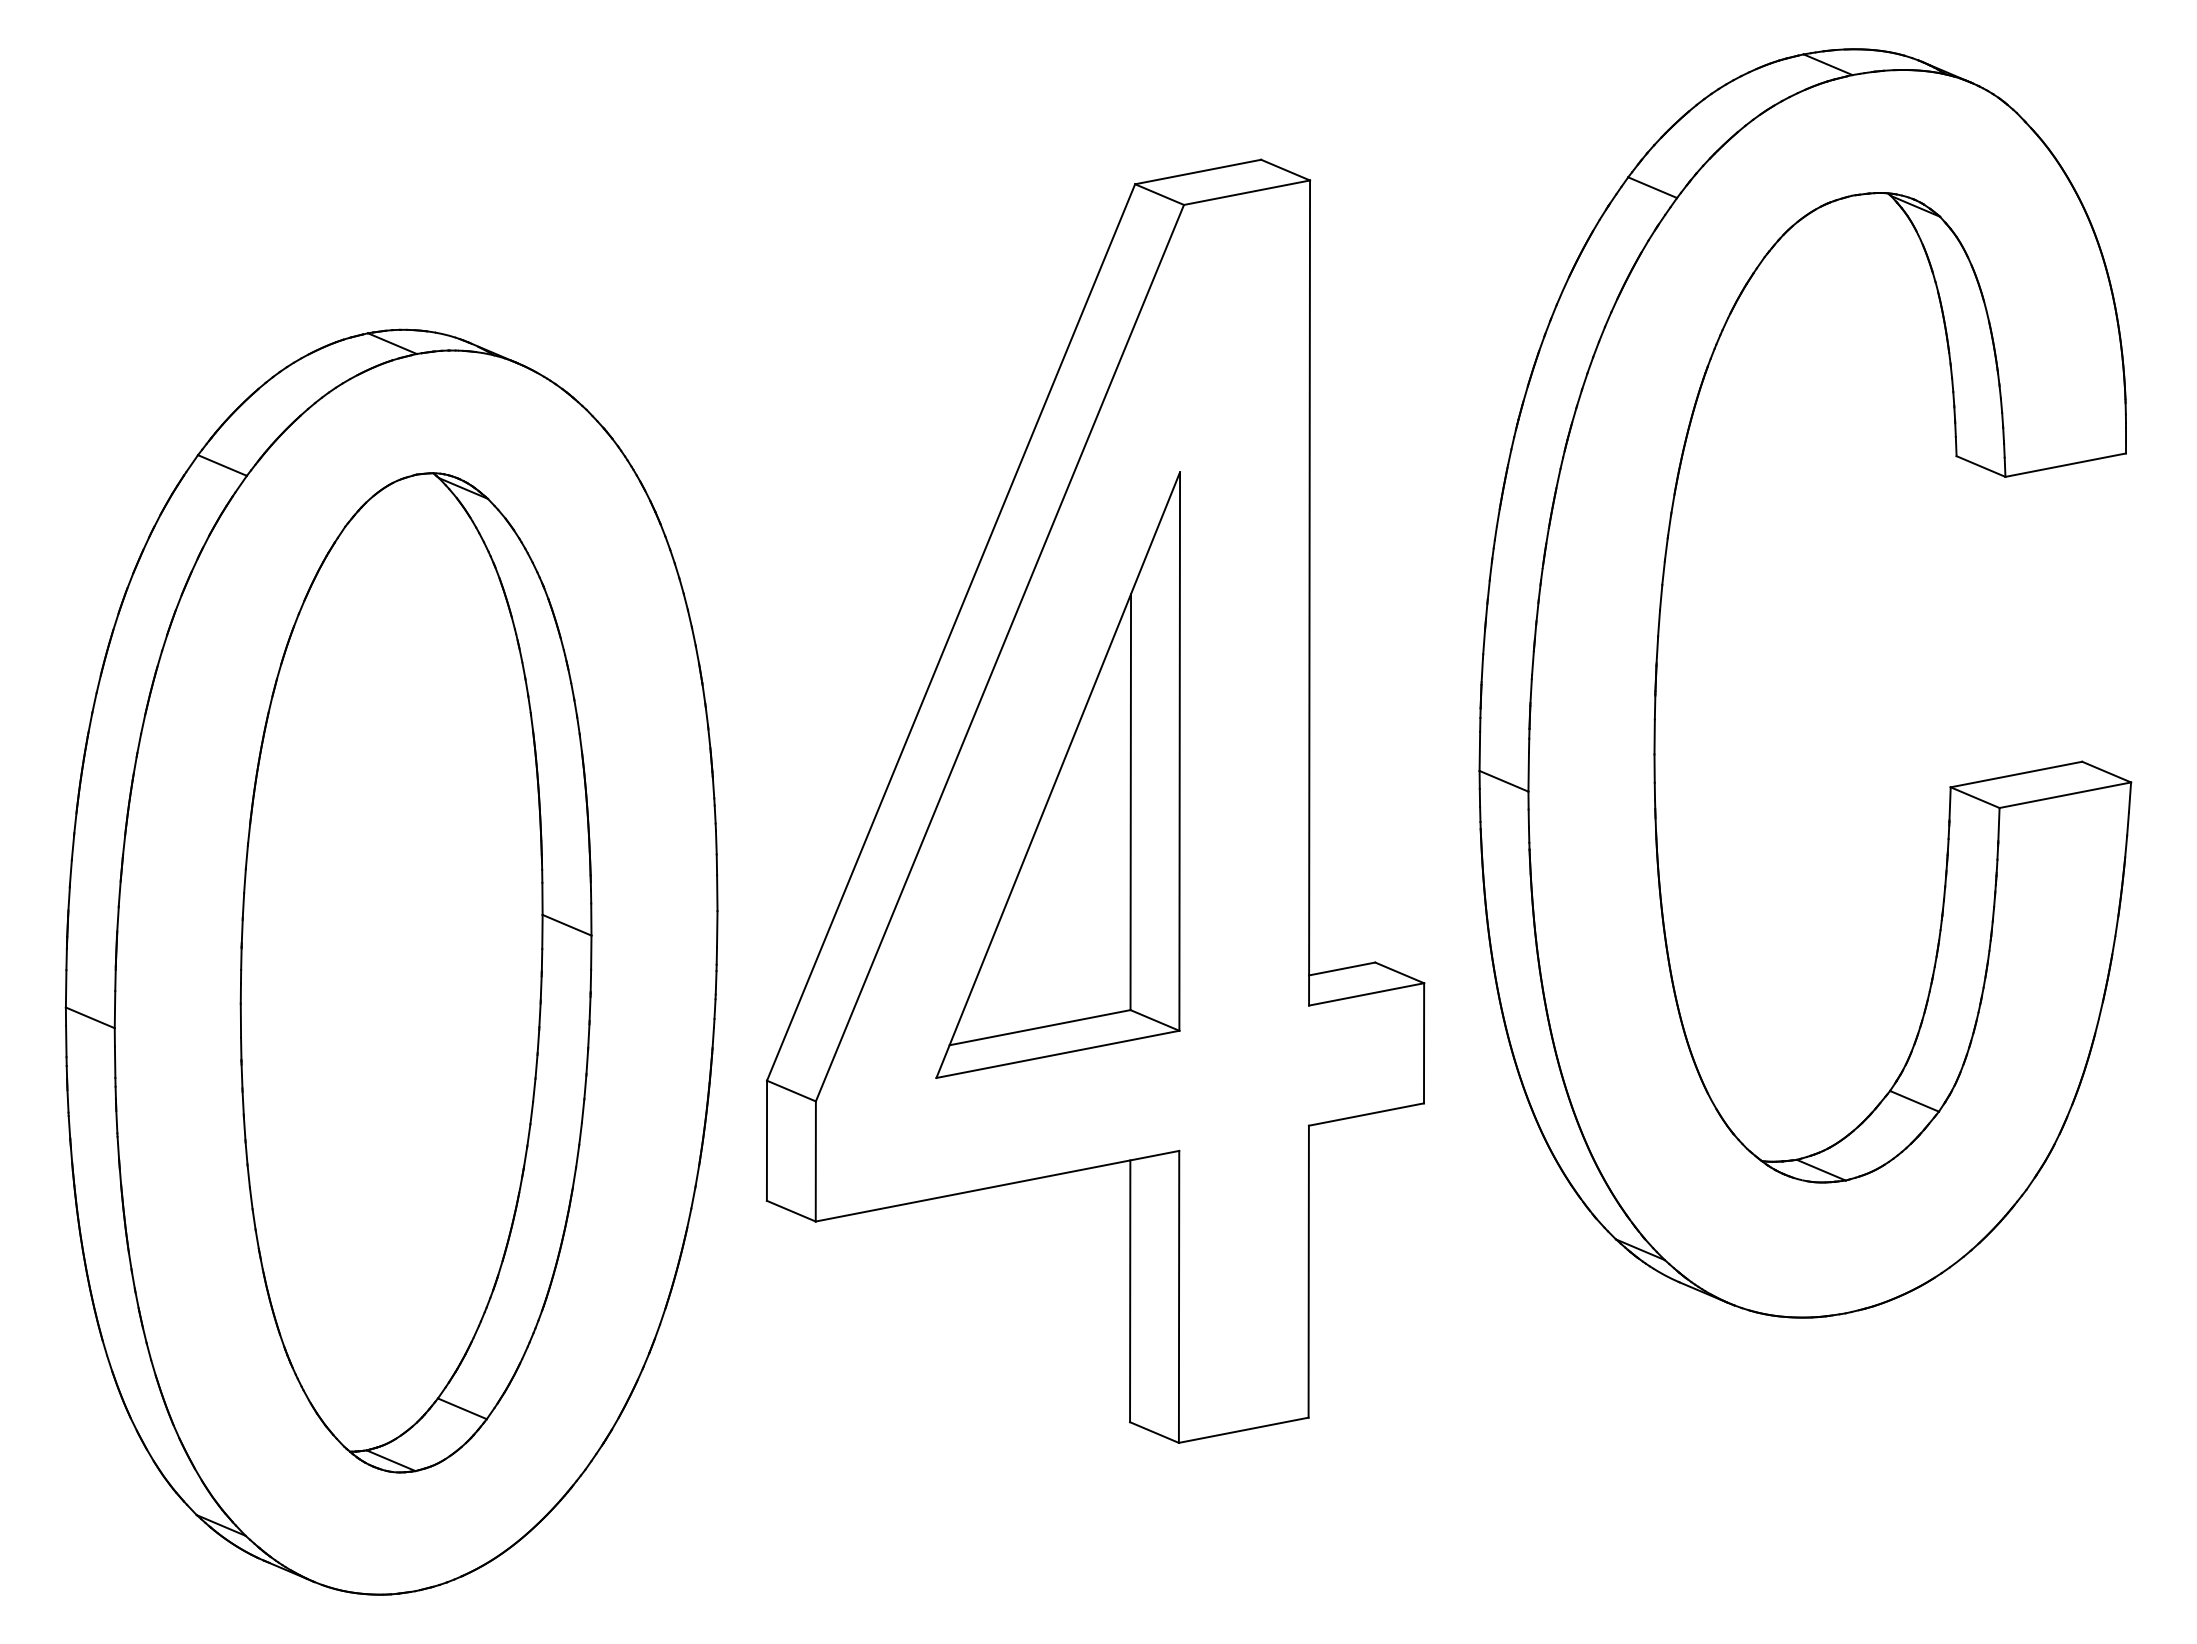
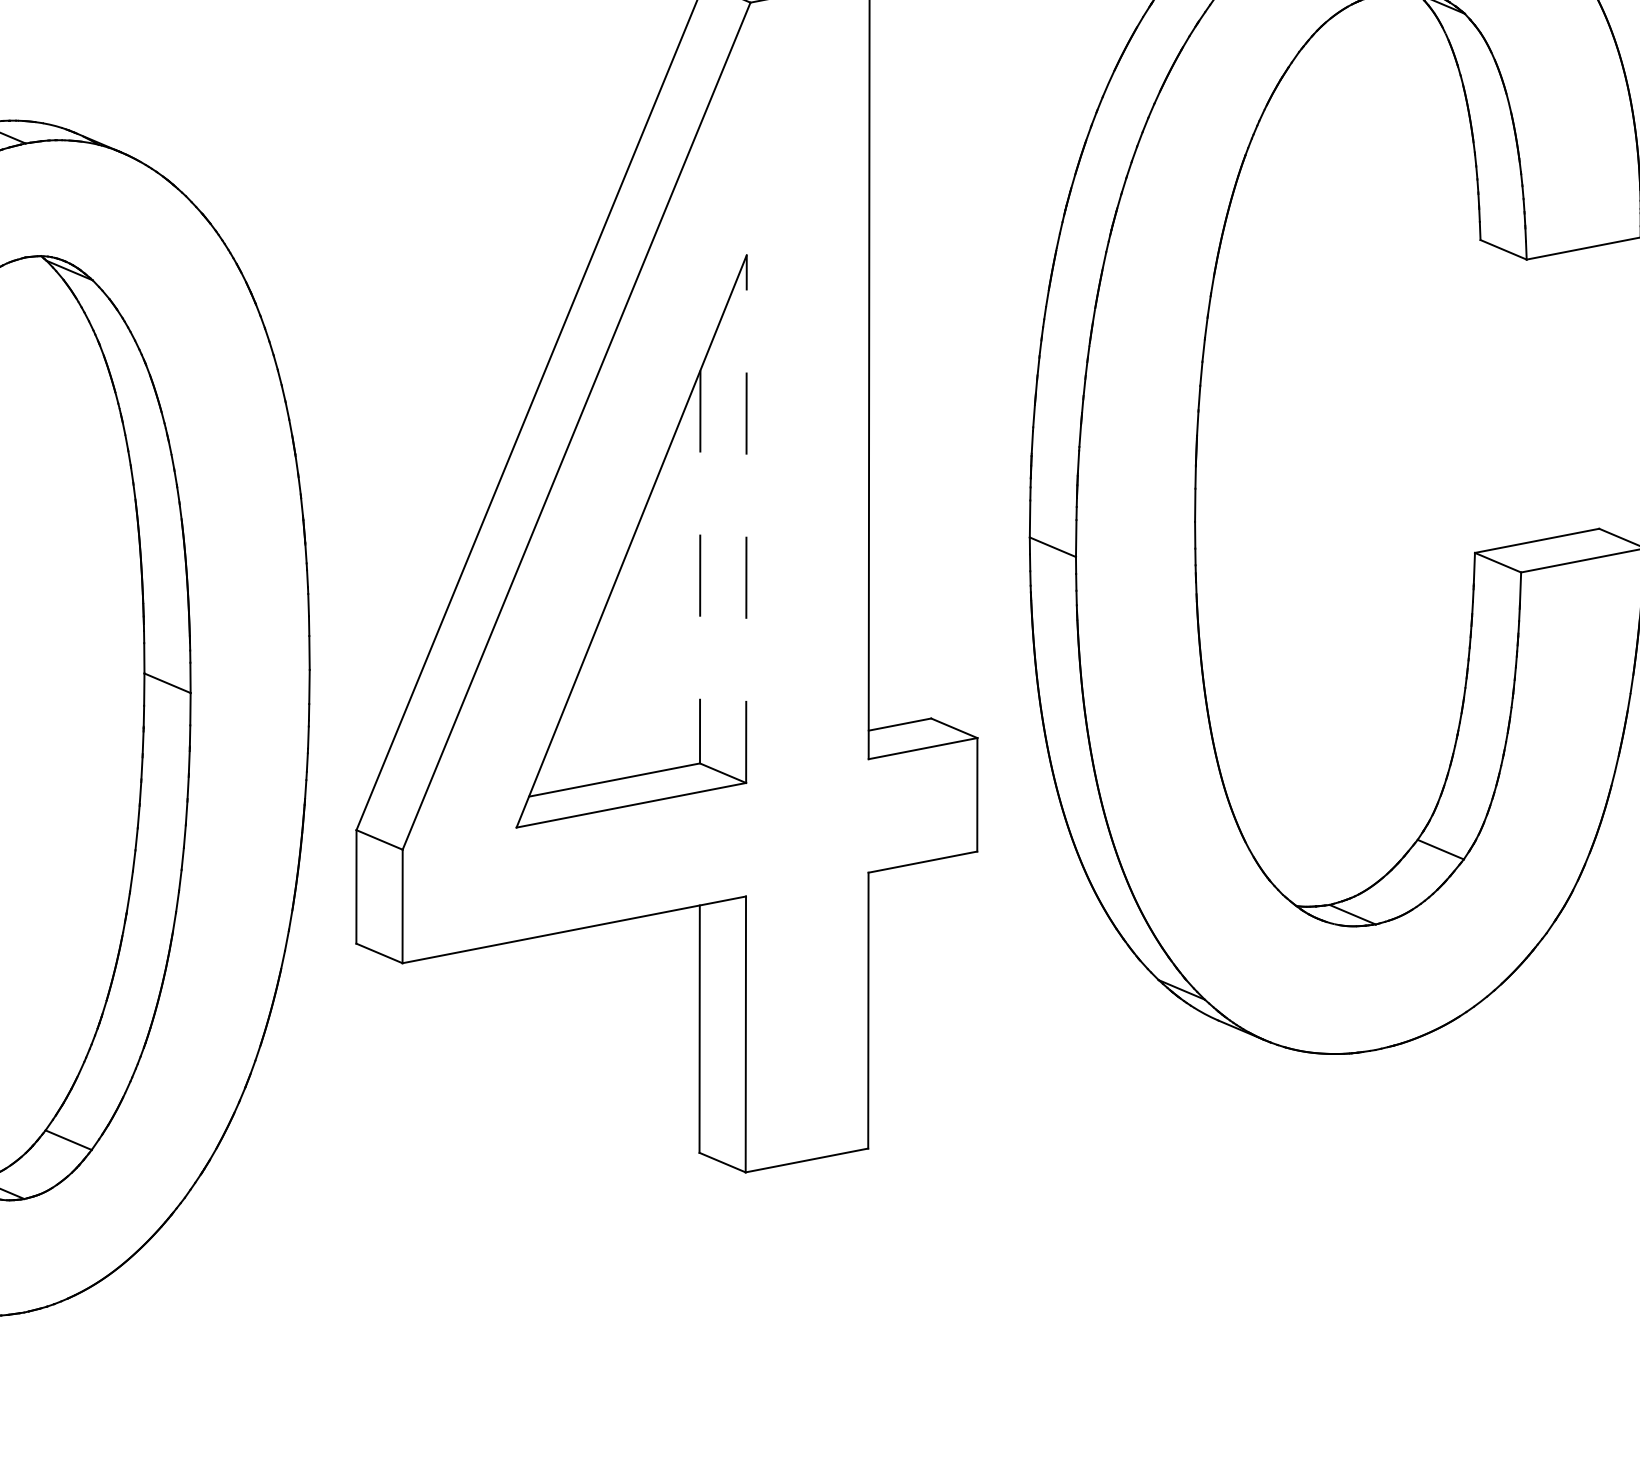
line: (1179, 751) -> (746, 519), solid -> dashed
line: (1130, 802) -> (699, 567), solid -> dashed

